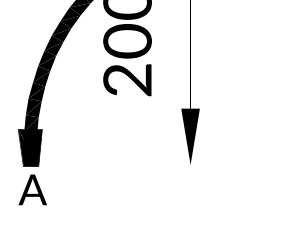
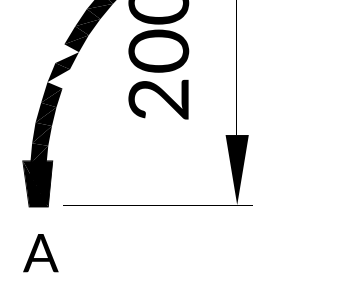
fill: (54, 43) -> (67, 53), removed
fill: (46, 63) -> (58, 78), removed
text: (32, 190) -> (40, 253), moved

